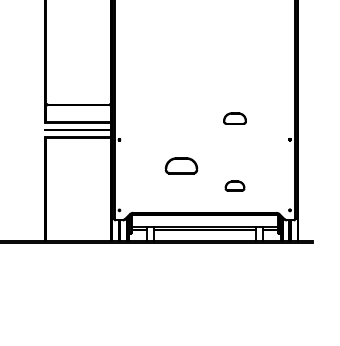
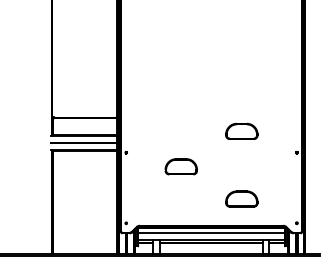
part: (234, 118) -> (241, 131), size x1.43
part: (181, 165) -> (181, 166), moved
part: (234, 185) -> (241, 198), size x1.67
line: (204, 220) -> (211, 233), added

